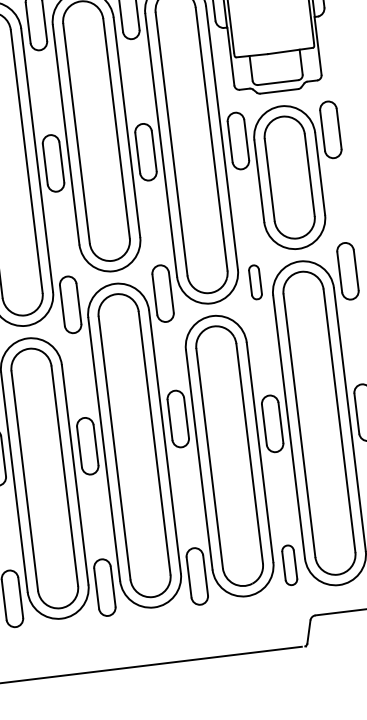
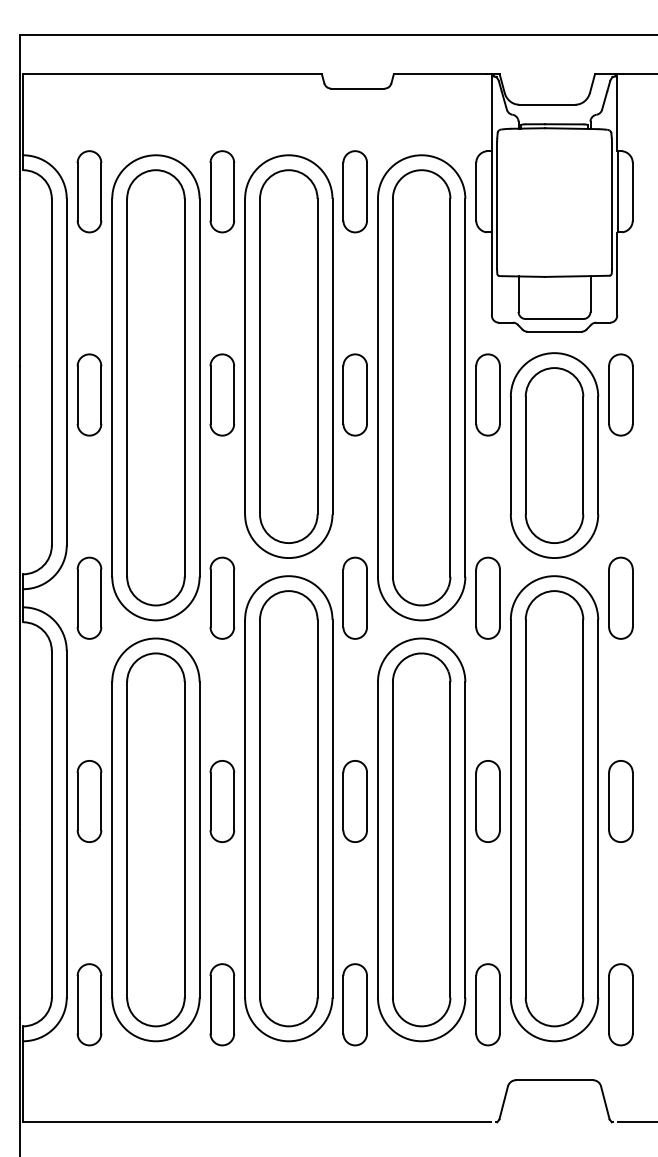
part: (255, 281) -> (487, 597), size x1.67
part: (177, 419) -> (354, 801), moved
part: (289, 565) -> (487, 1004), size x1.43

